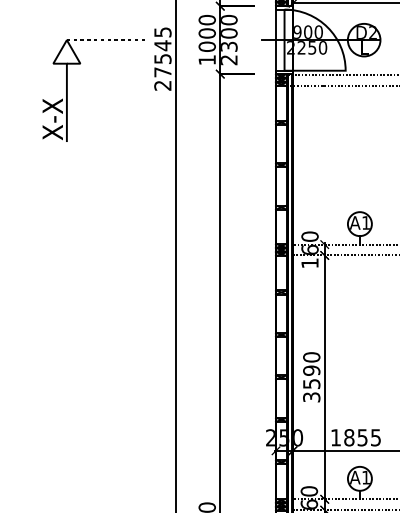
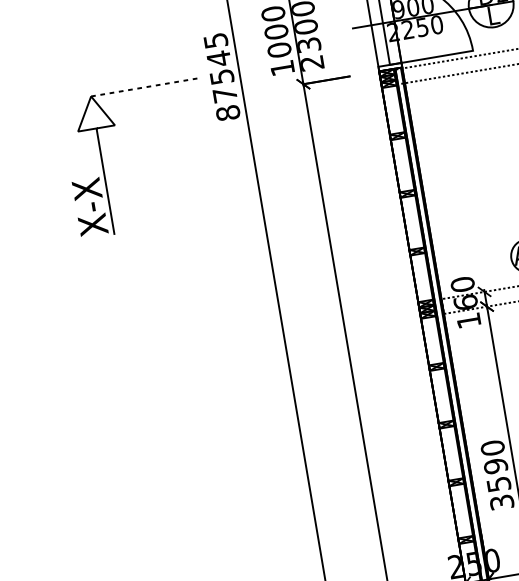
text: (162, 85) -> (227, 112), 27545 -> 87545
part: (67, 90) -> (103, 164), moved

